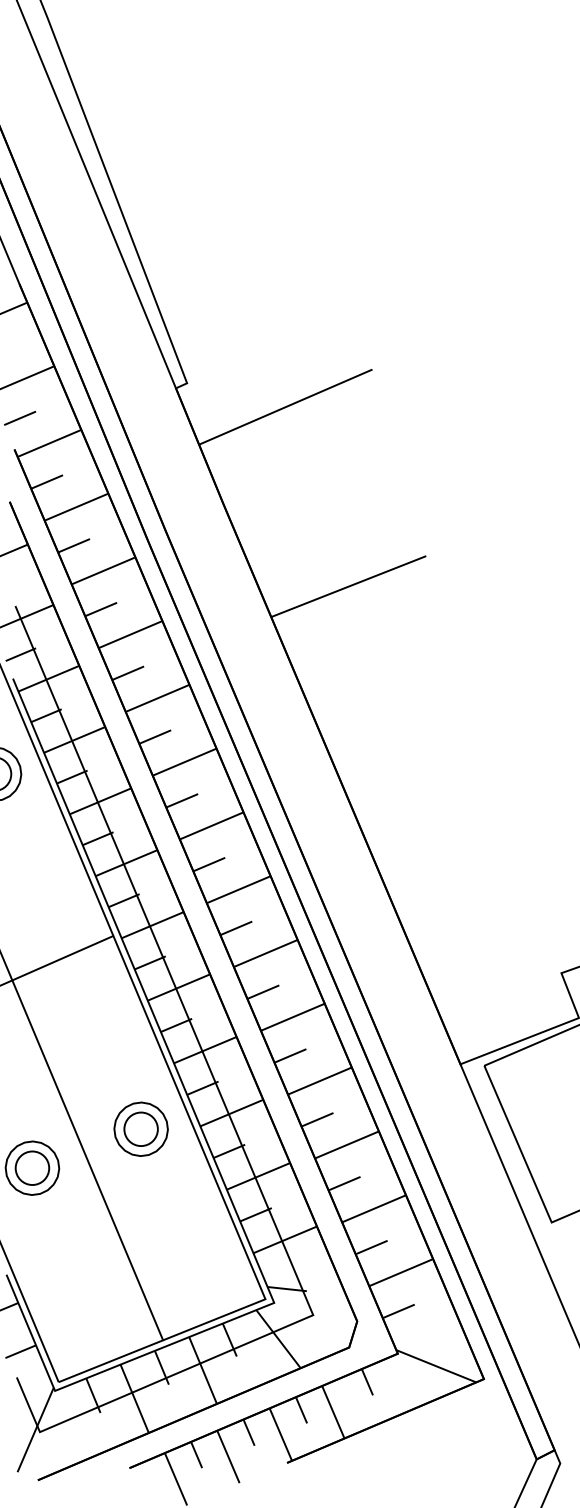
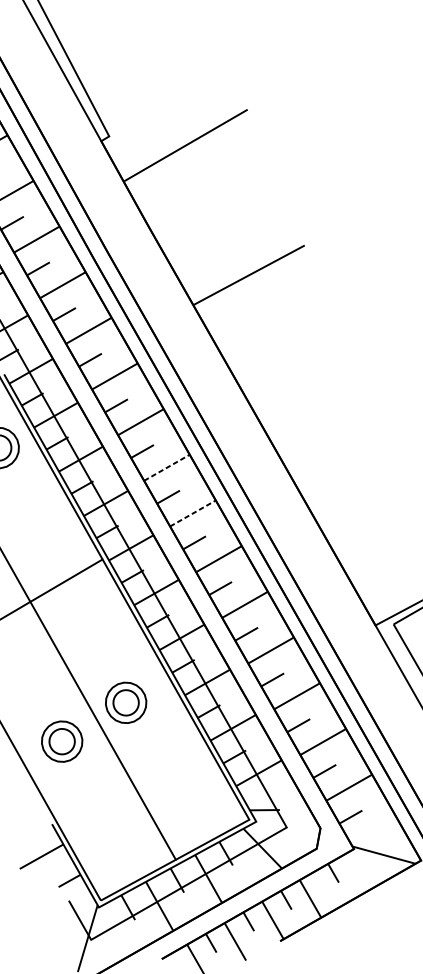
line: (211, 825) -> (166, 467), solid -> dashed
line: (238, 889) -> (192, 513), solid -> dashed
part: (140, 1128) -> (125, 702), moved

